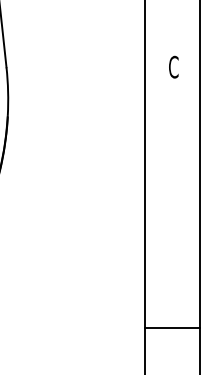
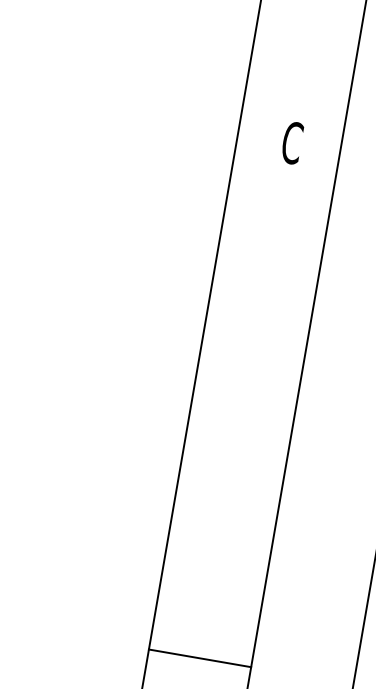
line: (171, 328) -> (198, 658), moved

